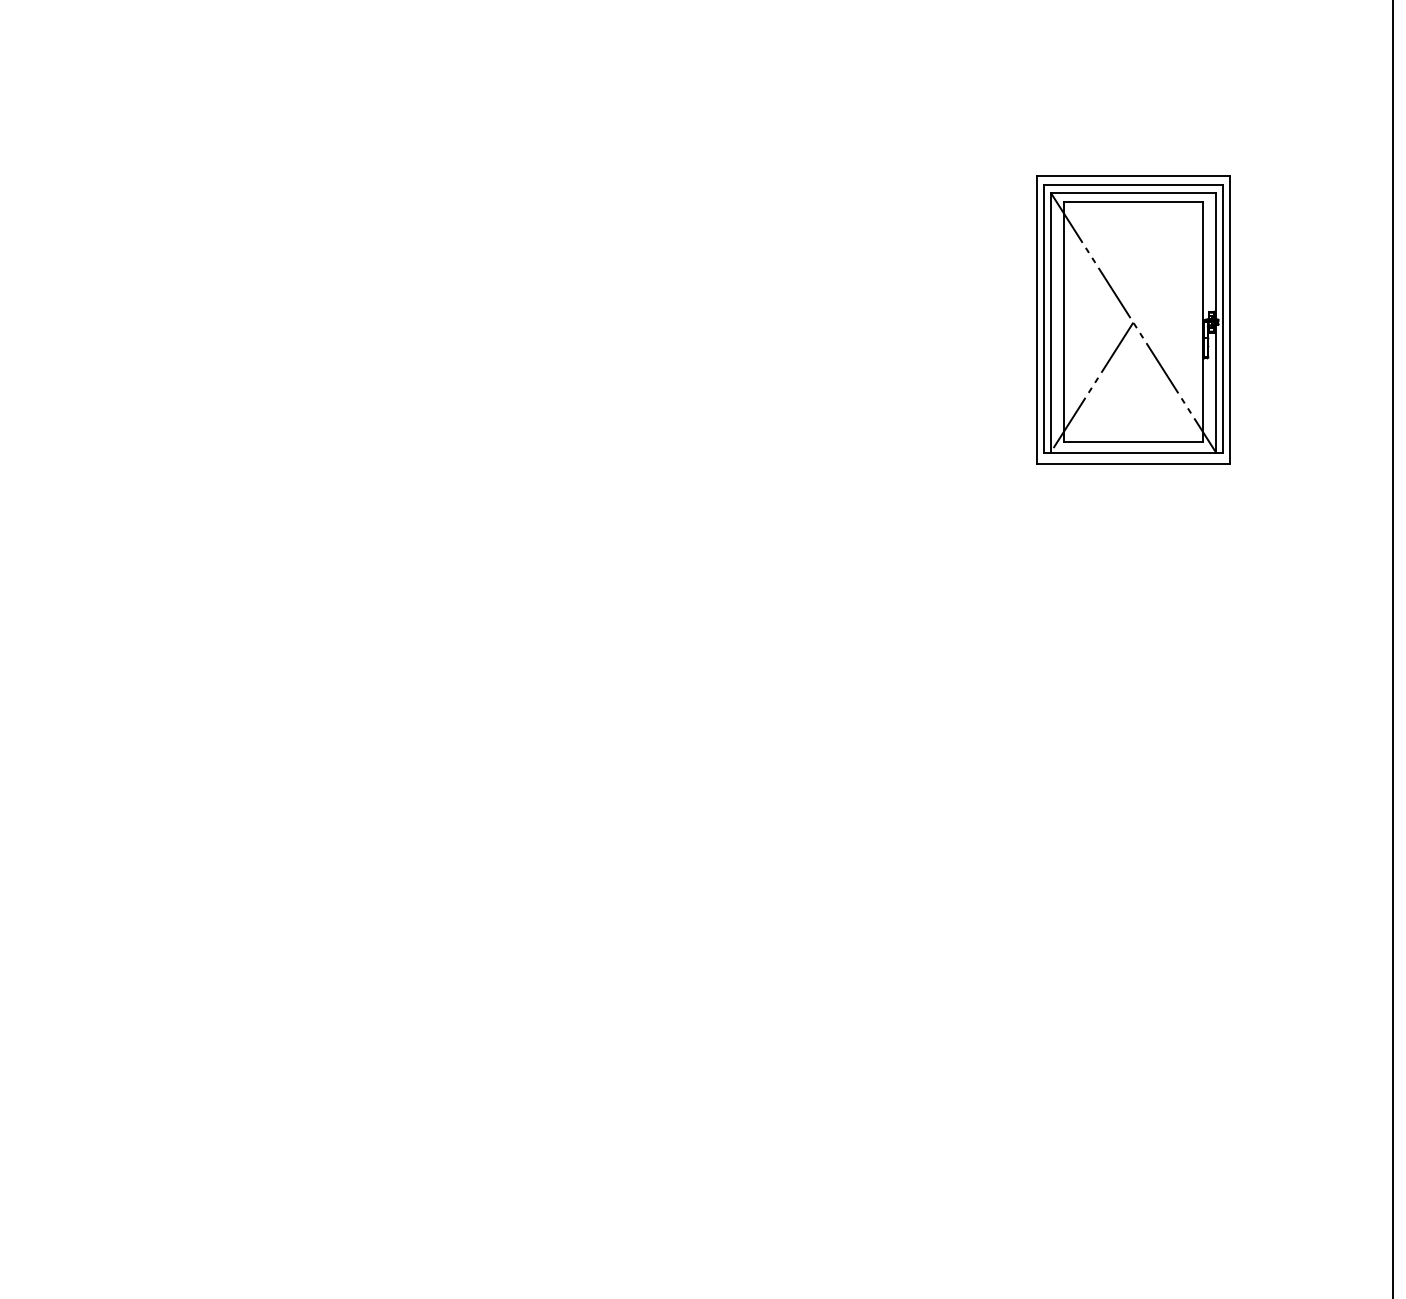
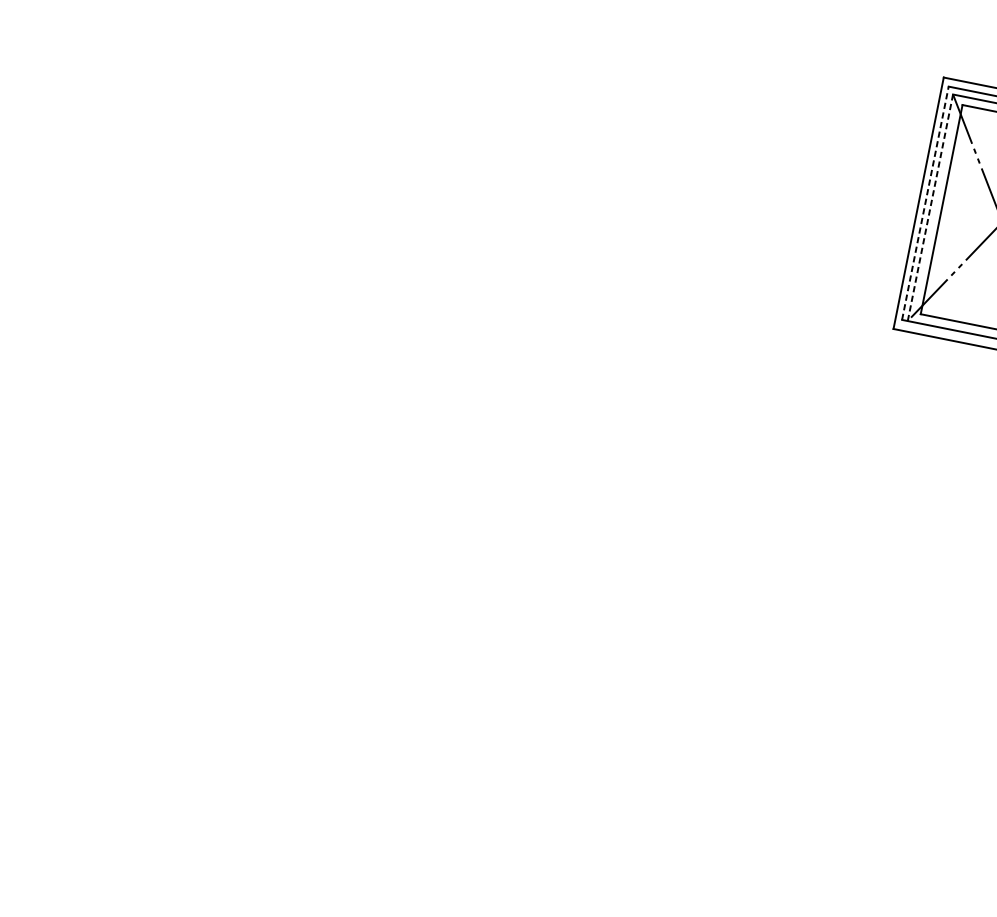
line: (1044, 318) -> (925, 203), solid -> dashed
line: (1050, 322) -> (930, 207), solid -> dashed

